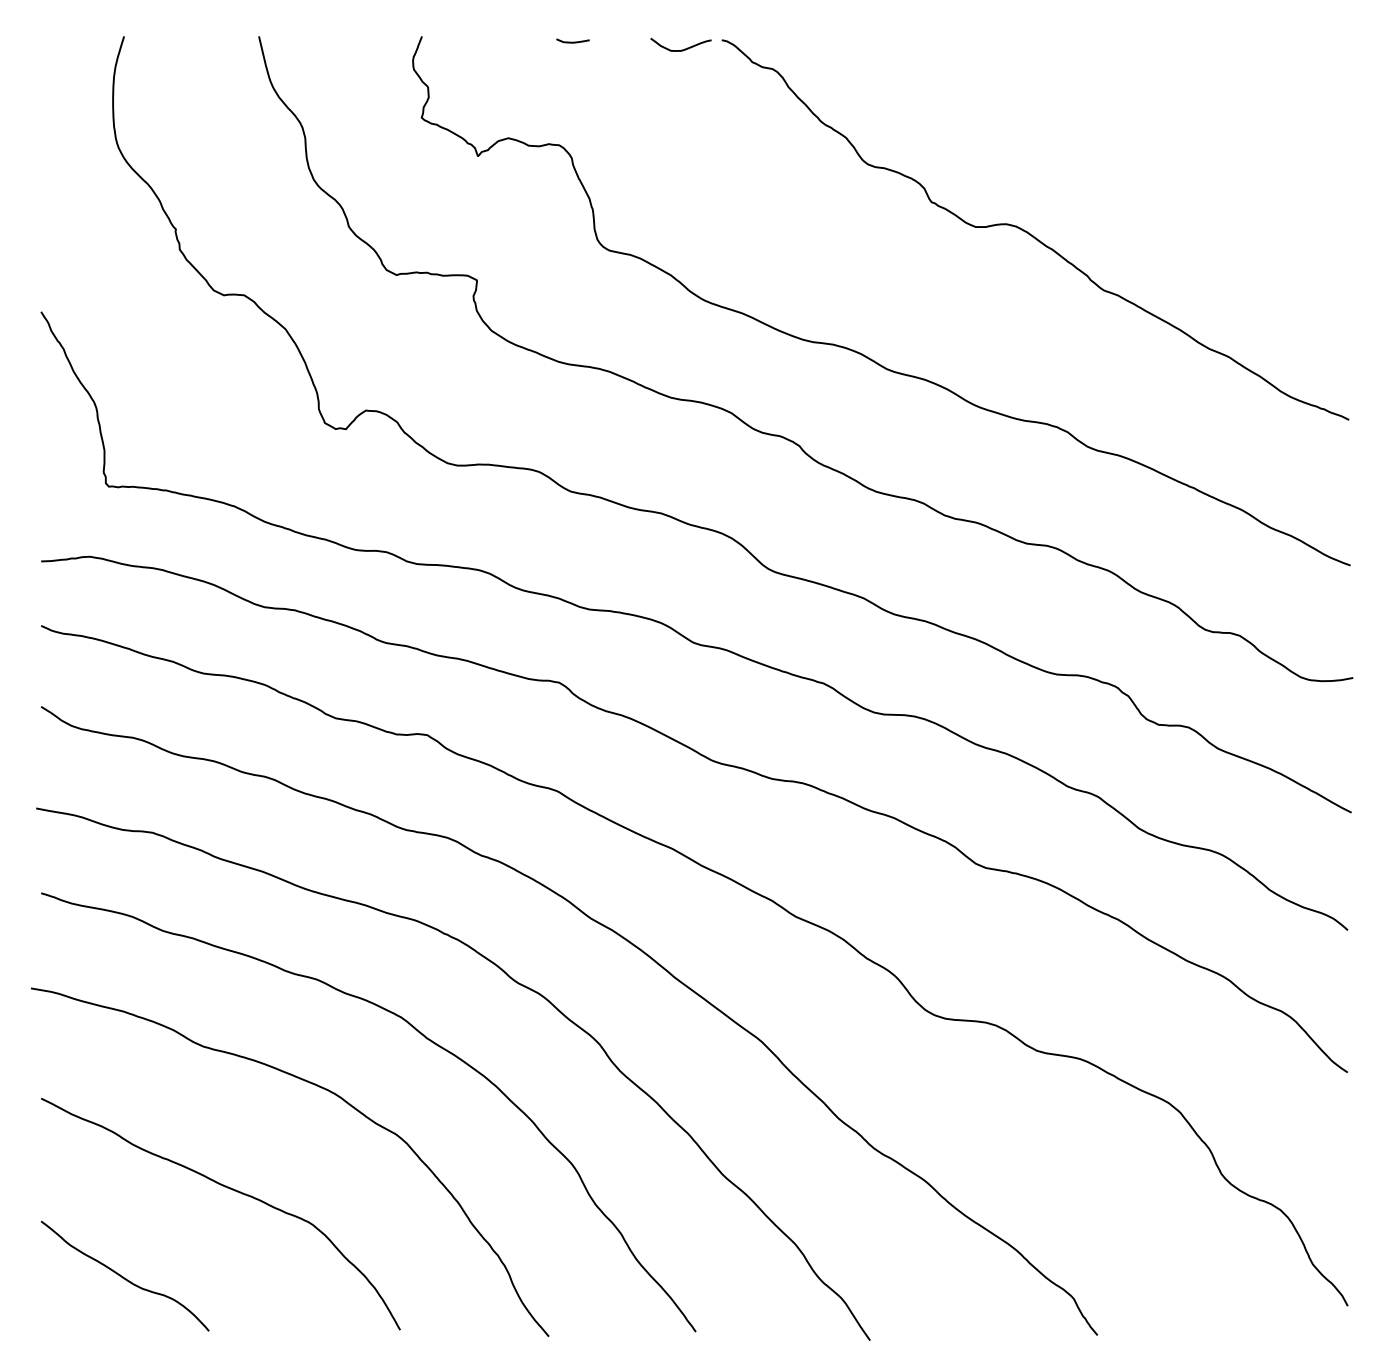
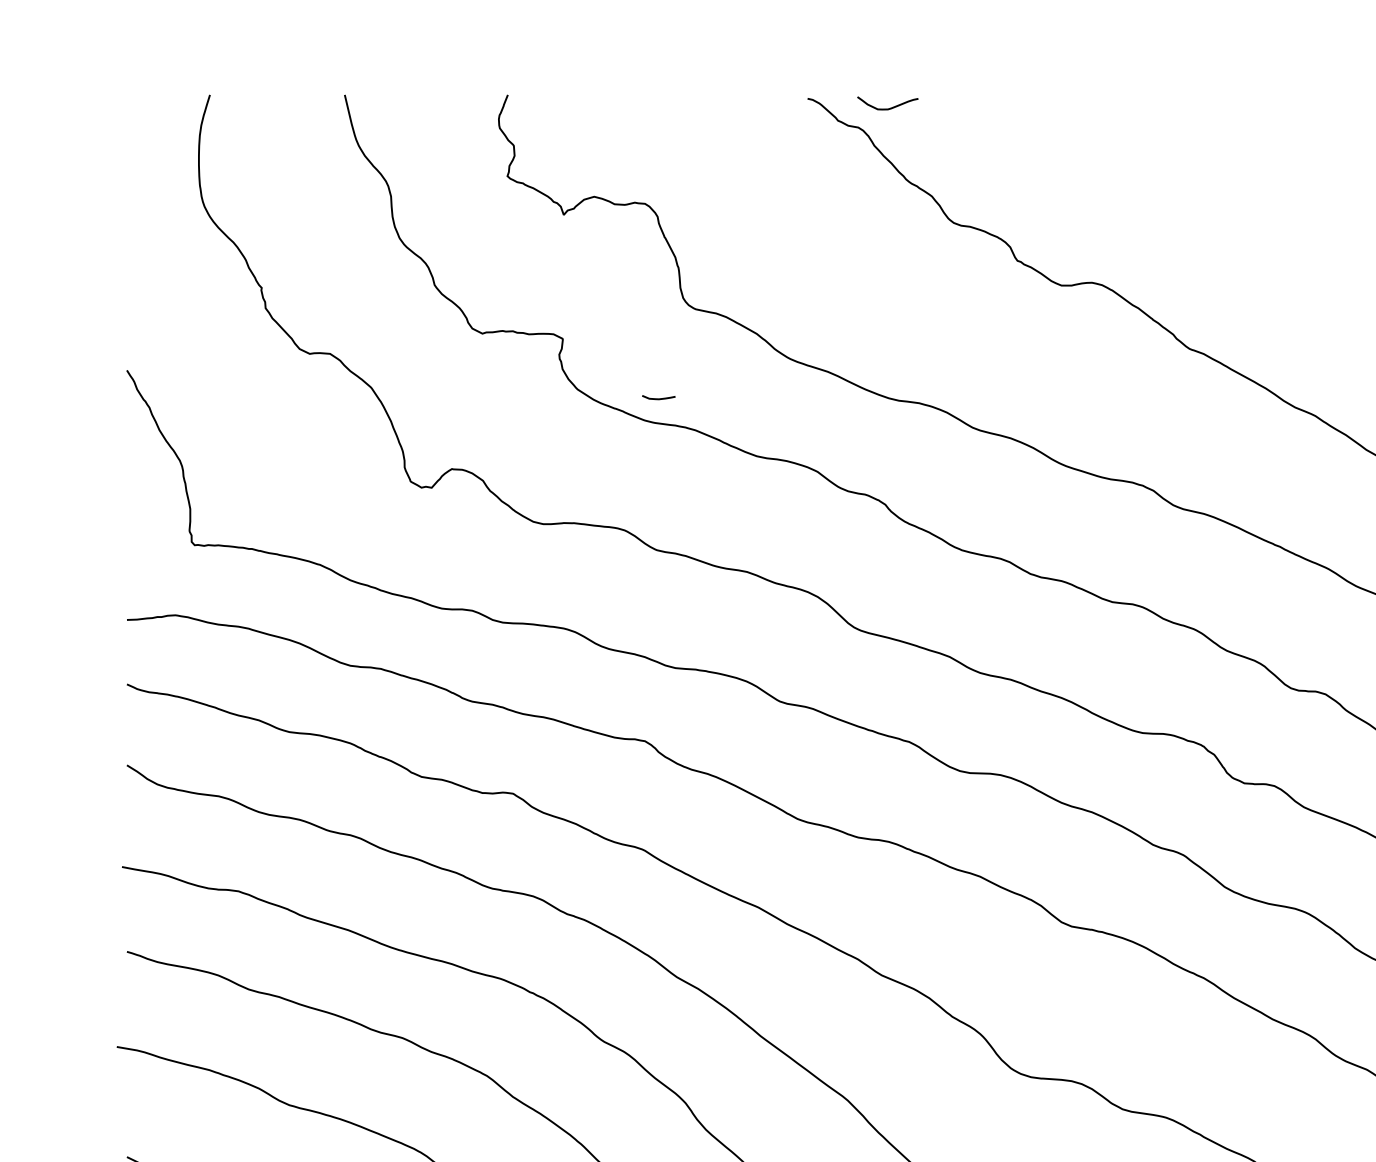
curve: (572, 41) -> (658, 398), moved
curve: (681, 49) -> (888, 108), moved

